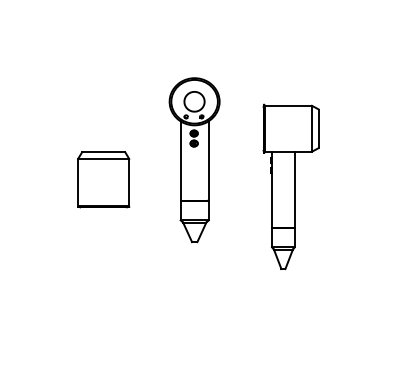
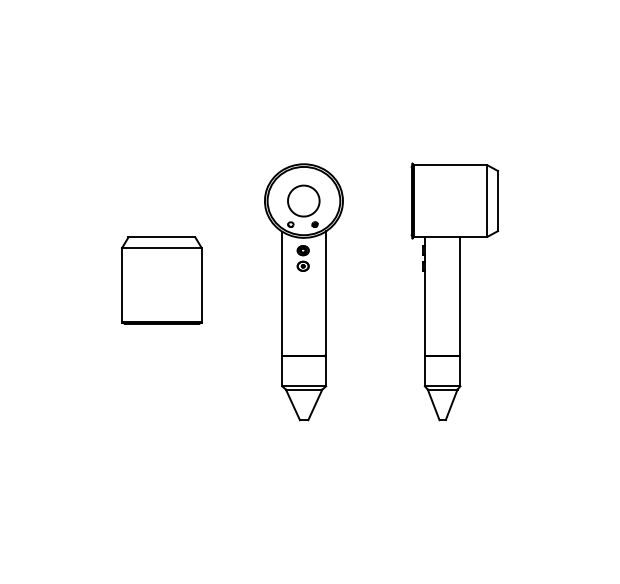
part: (194, 160) -> (303, 292), moved

